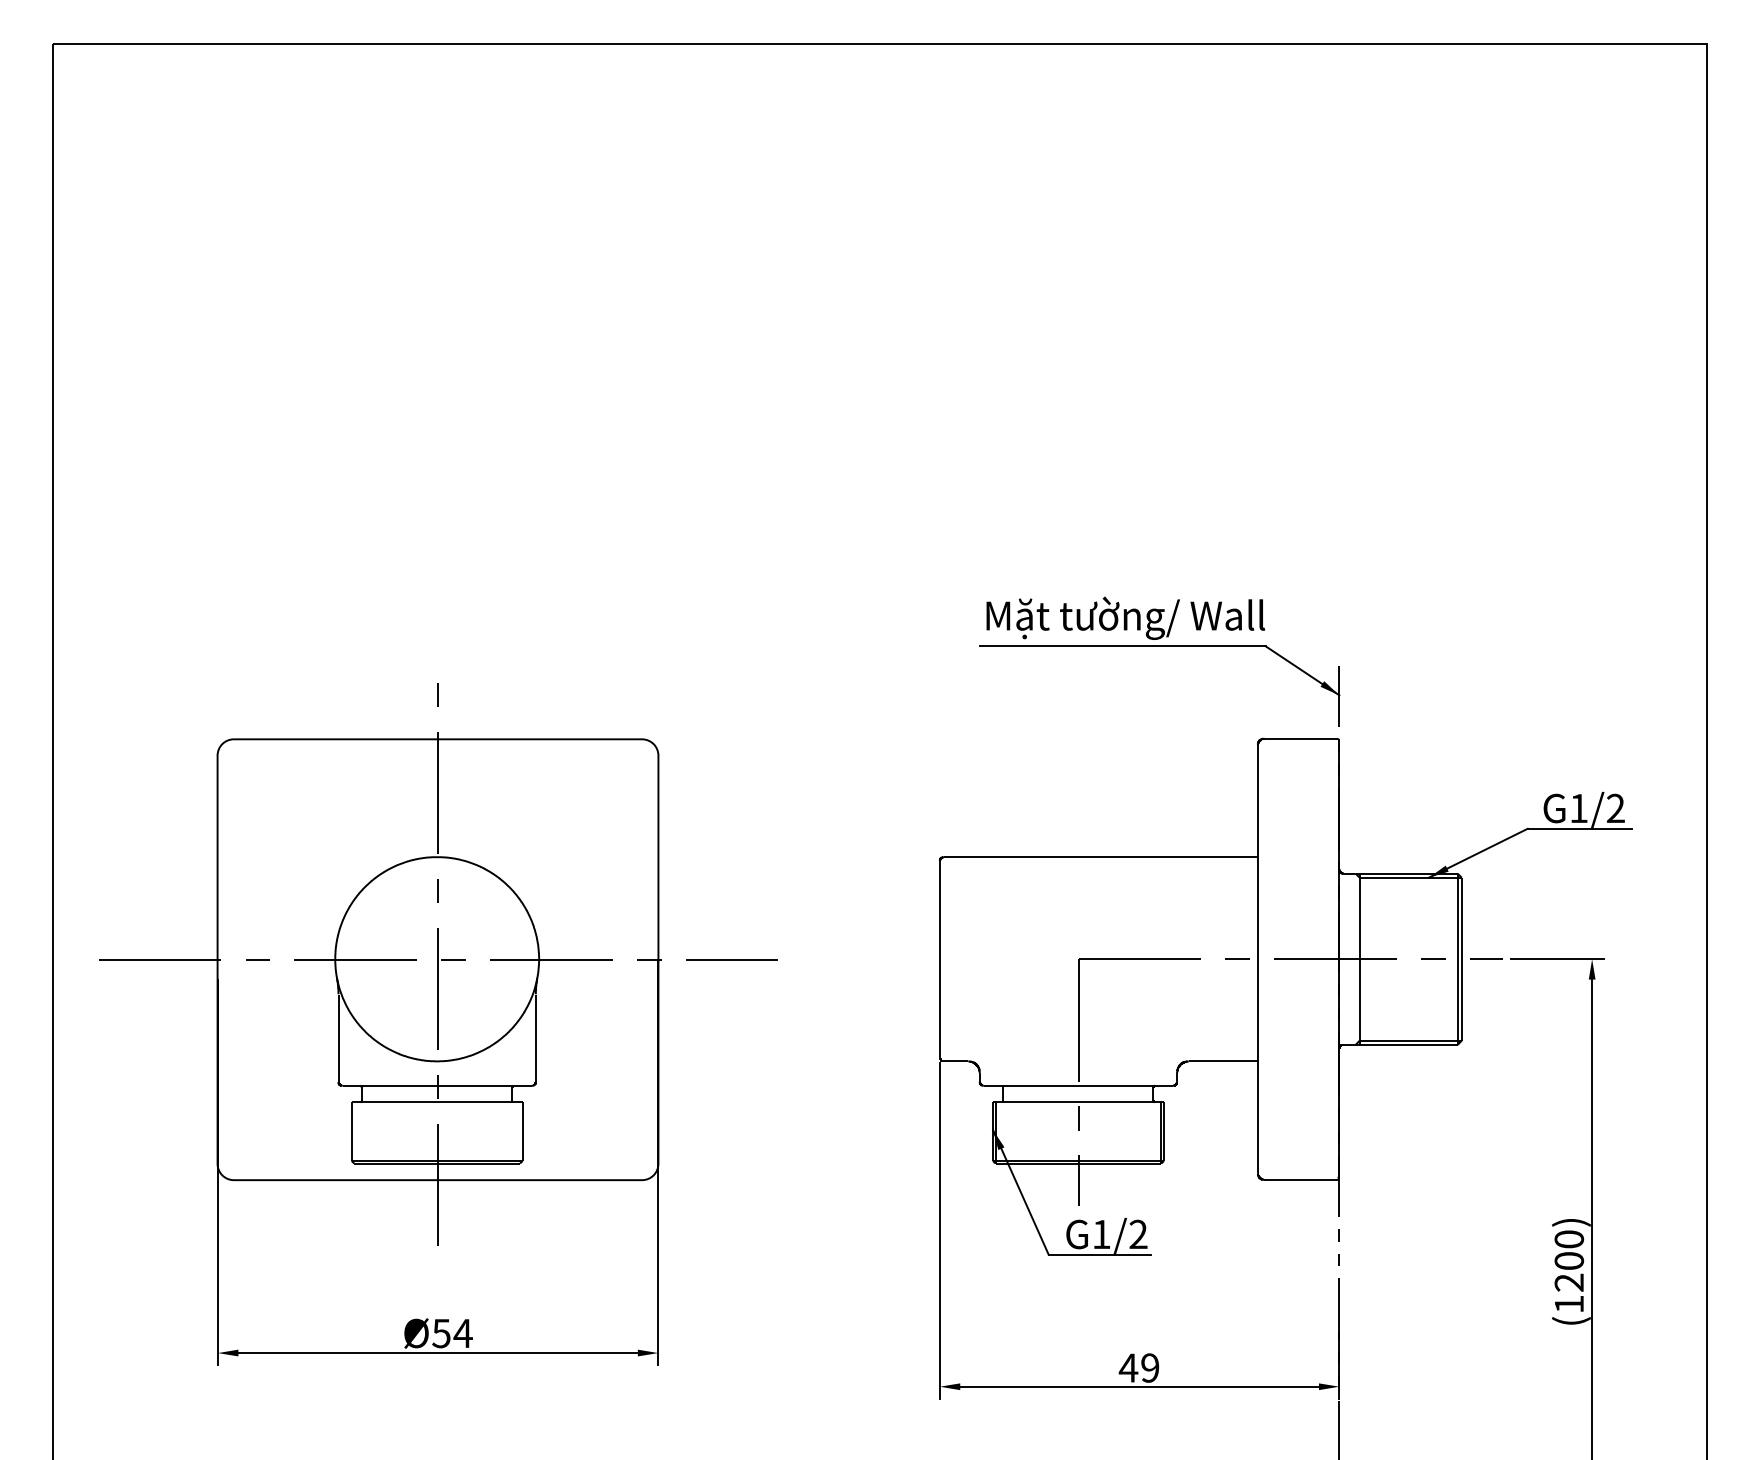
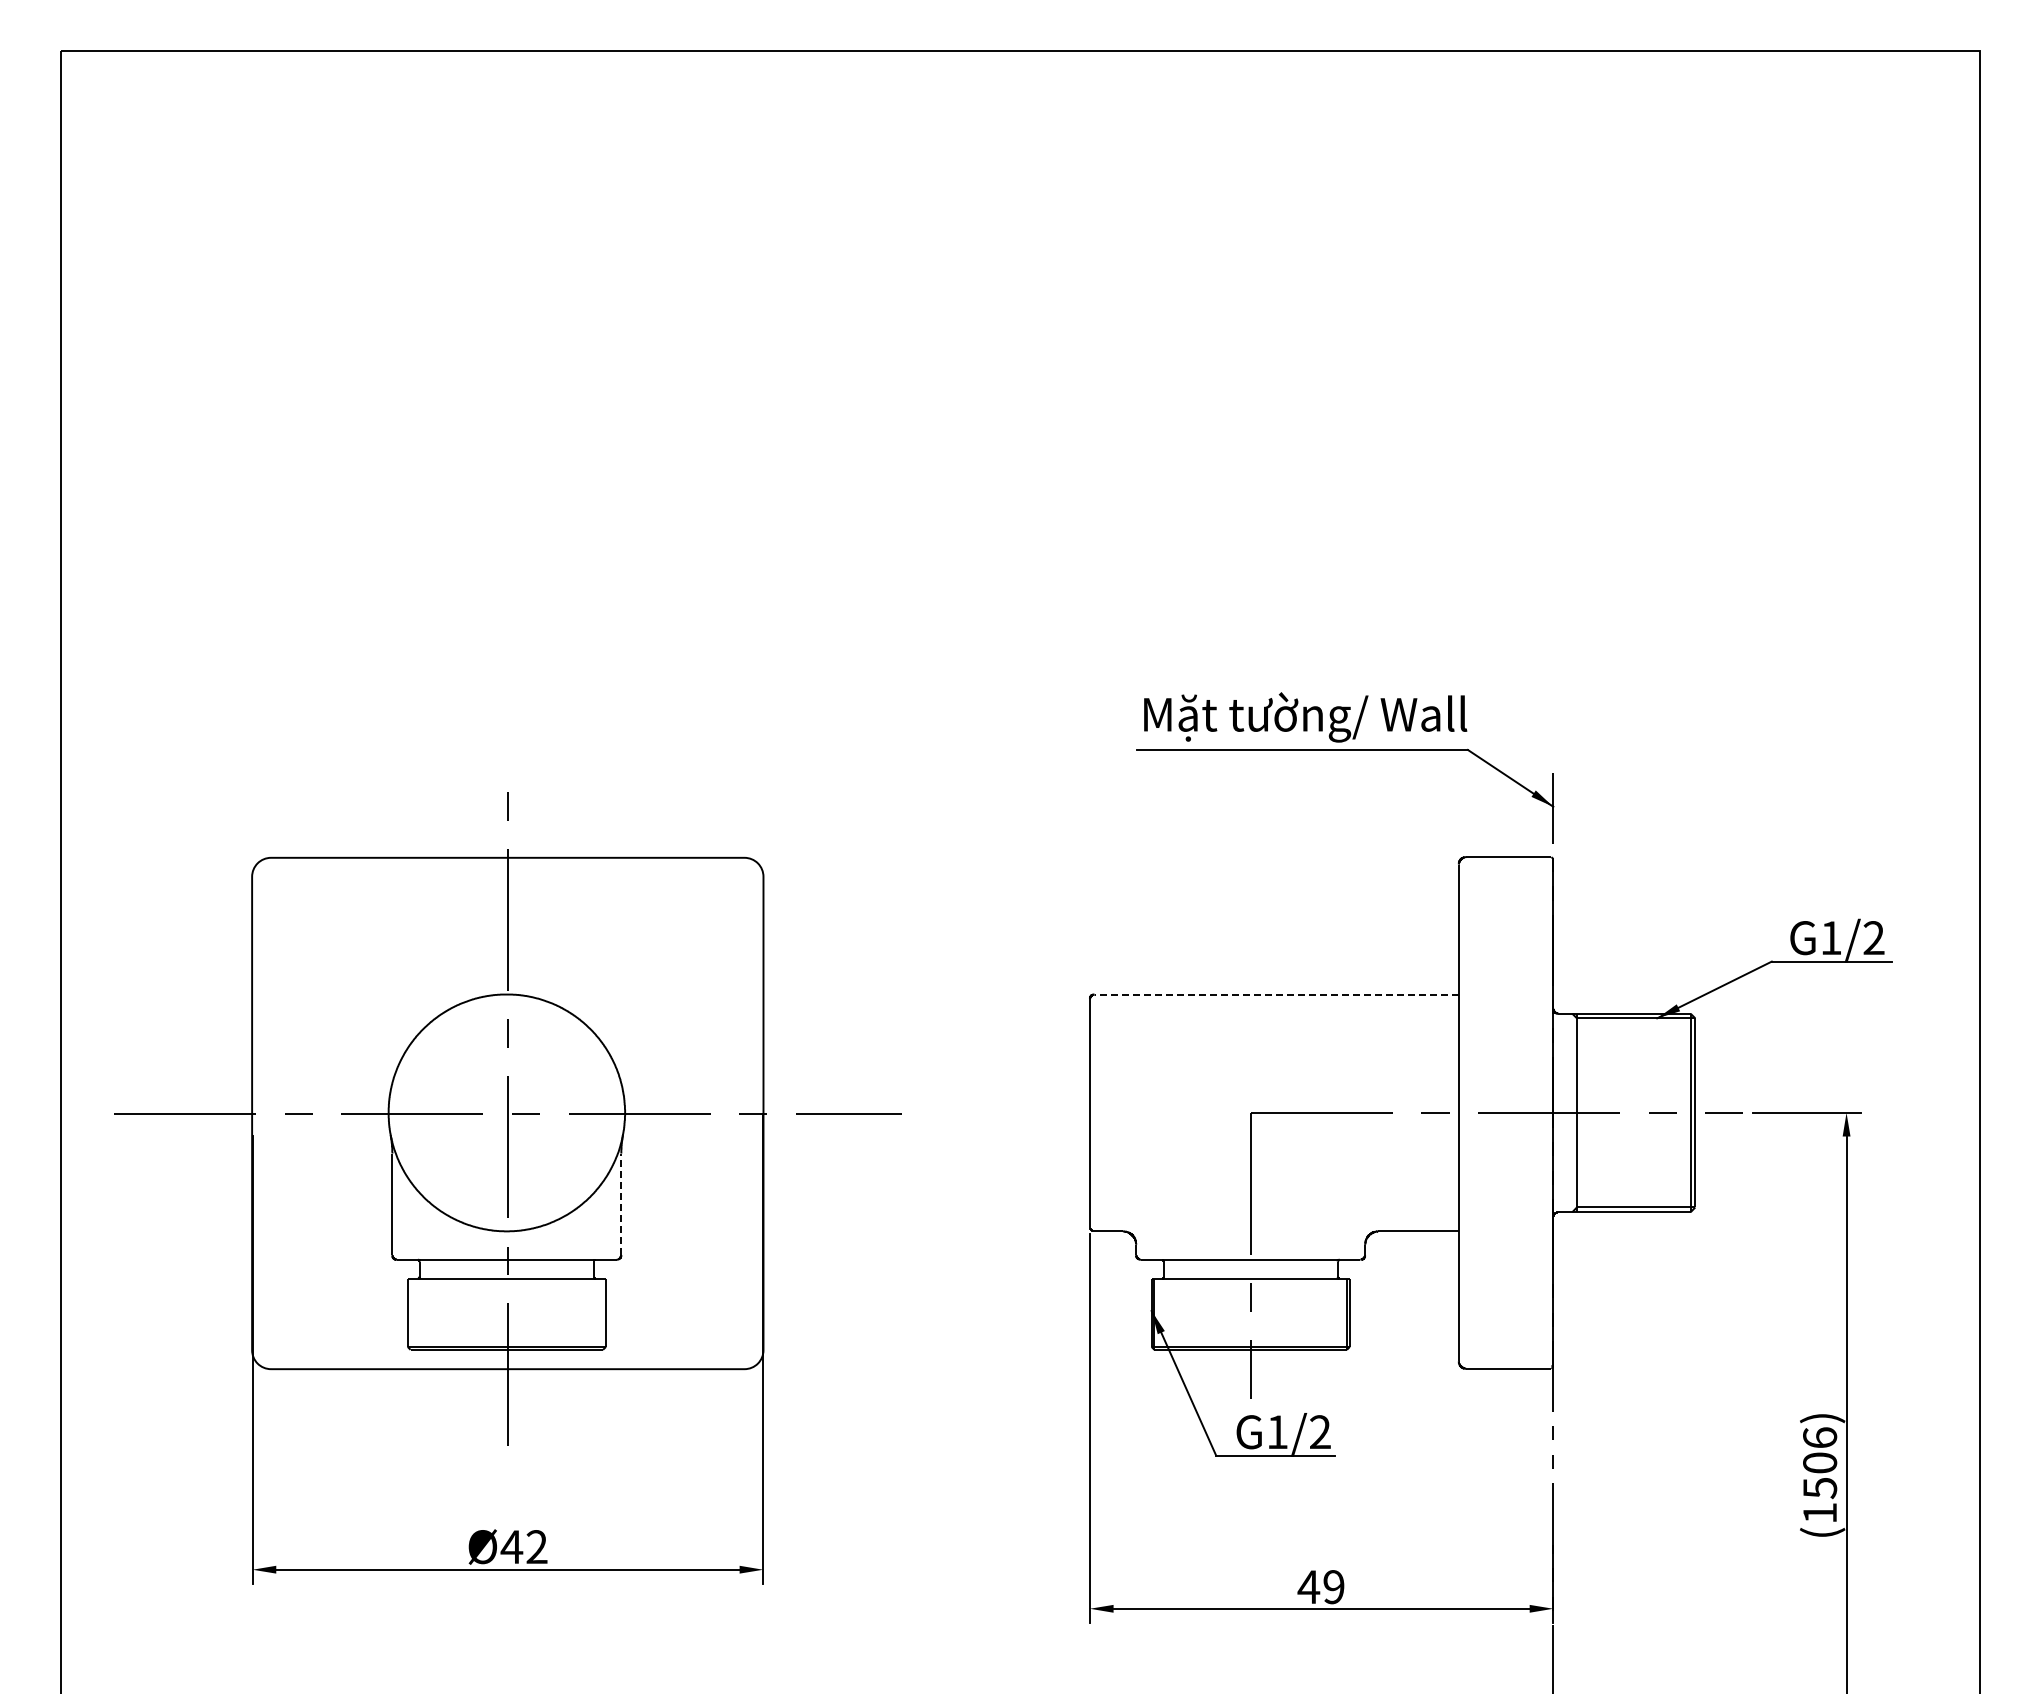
line: (1100, 857) -> (1276, 994), solid -> dashed
line: (536, 1038) -> (621, 1204), solid -> dashed
text: (1569, 1261) -> (1820, 1463), (1200) -> (1506)
text: (452, 1333) -> (524, 1547), Ø54 -> Ø42

